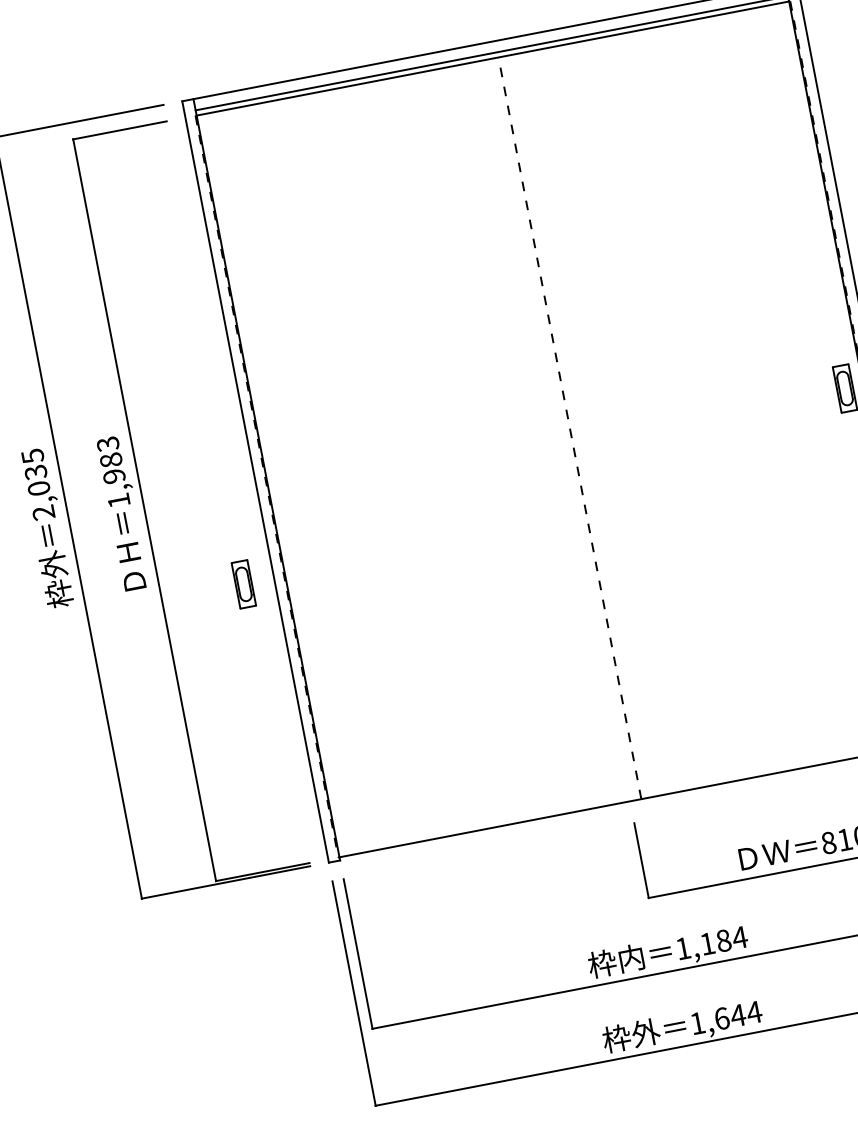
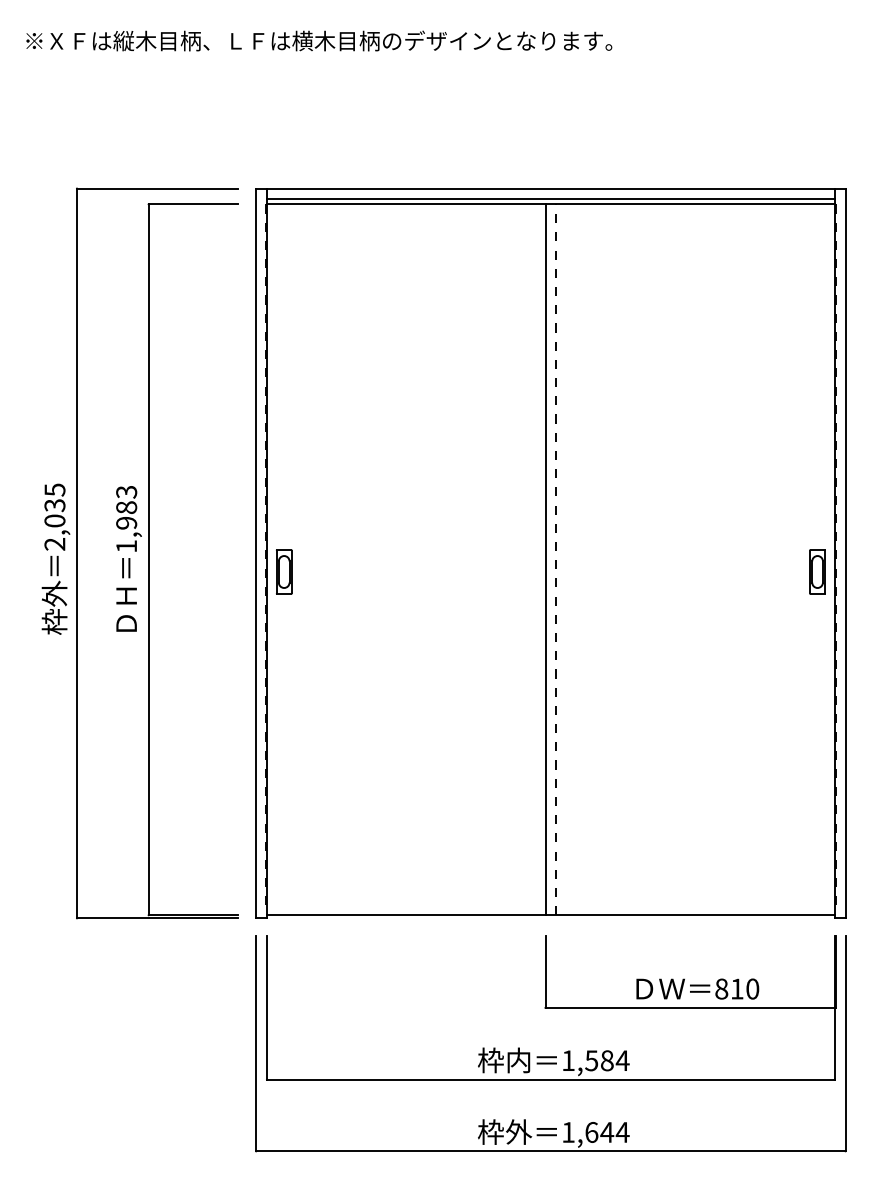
line: (558, 430) -> (545, 559), added
part: (244, 583) -> (284, 571), moved
text: (707, 943) -> (591, 1060), 1,184 -> 1,584

